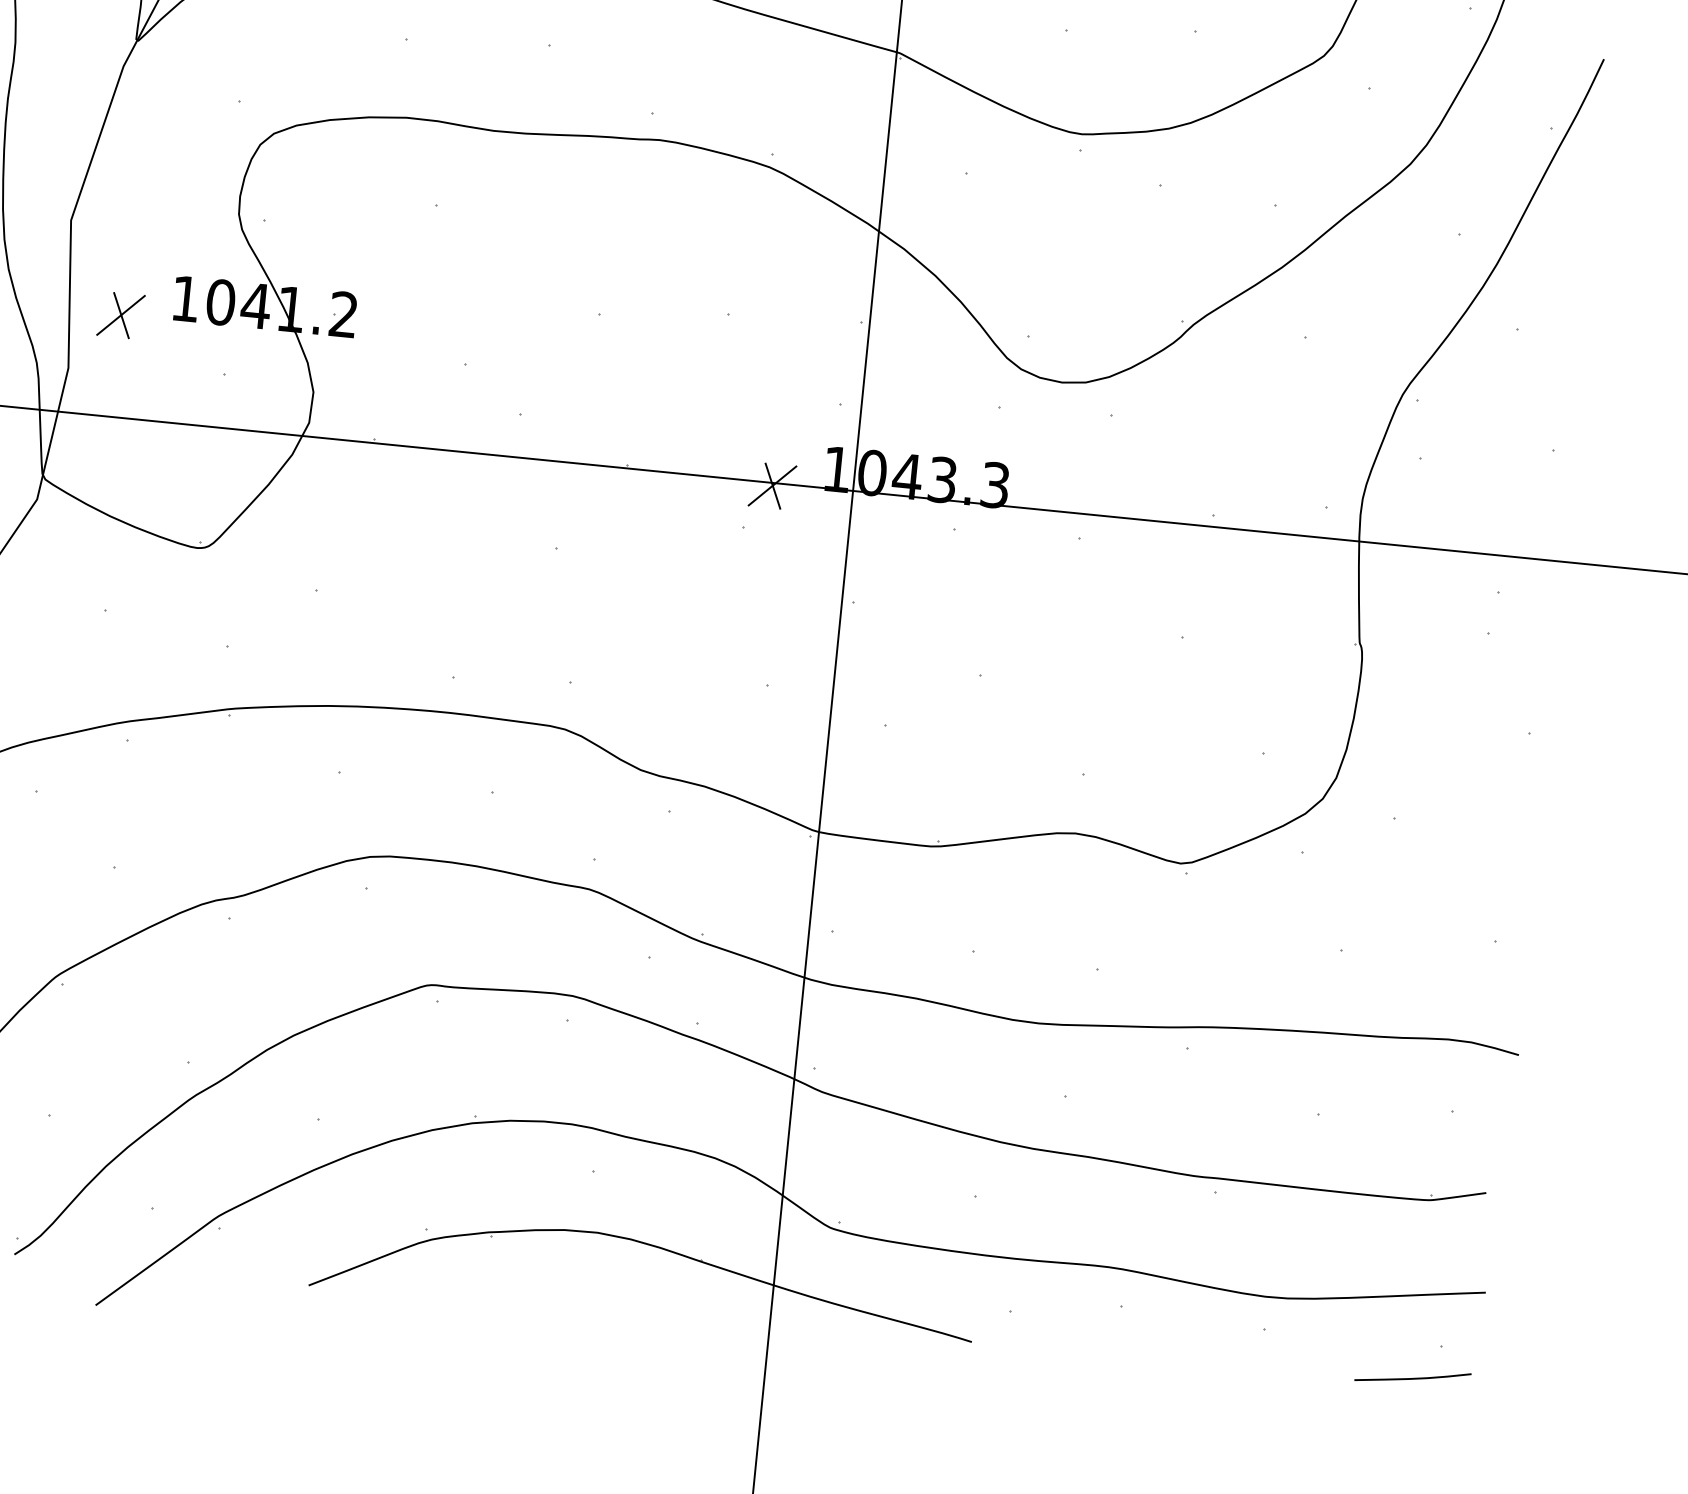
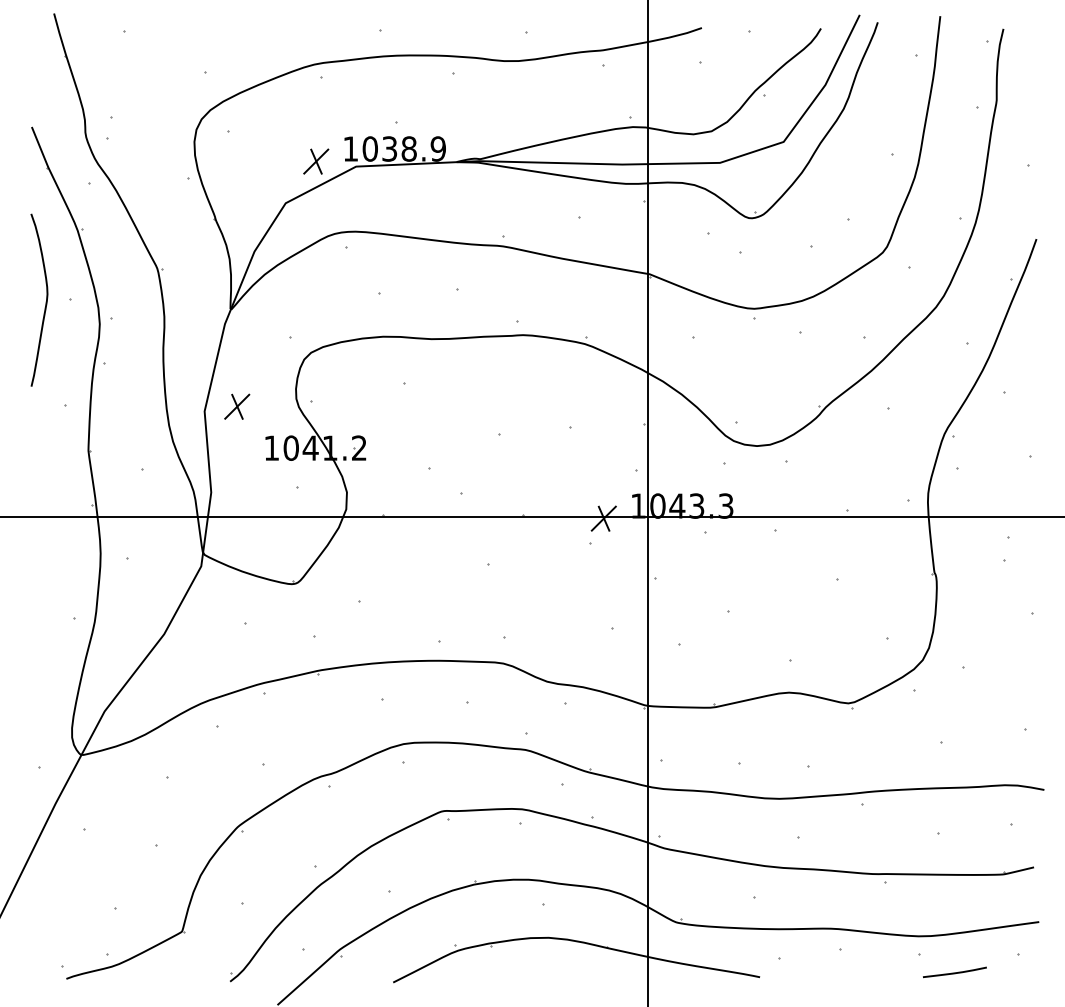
part: (121, 314) -> (237, 406), moved
curve: (1412, 1377) -> (954, 972), moved

